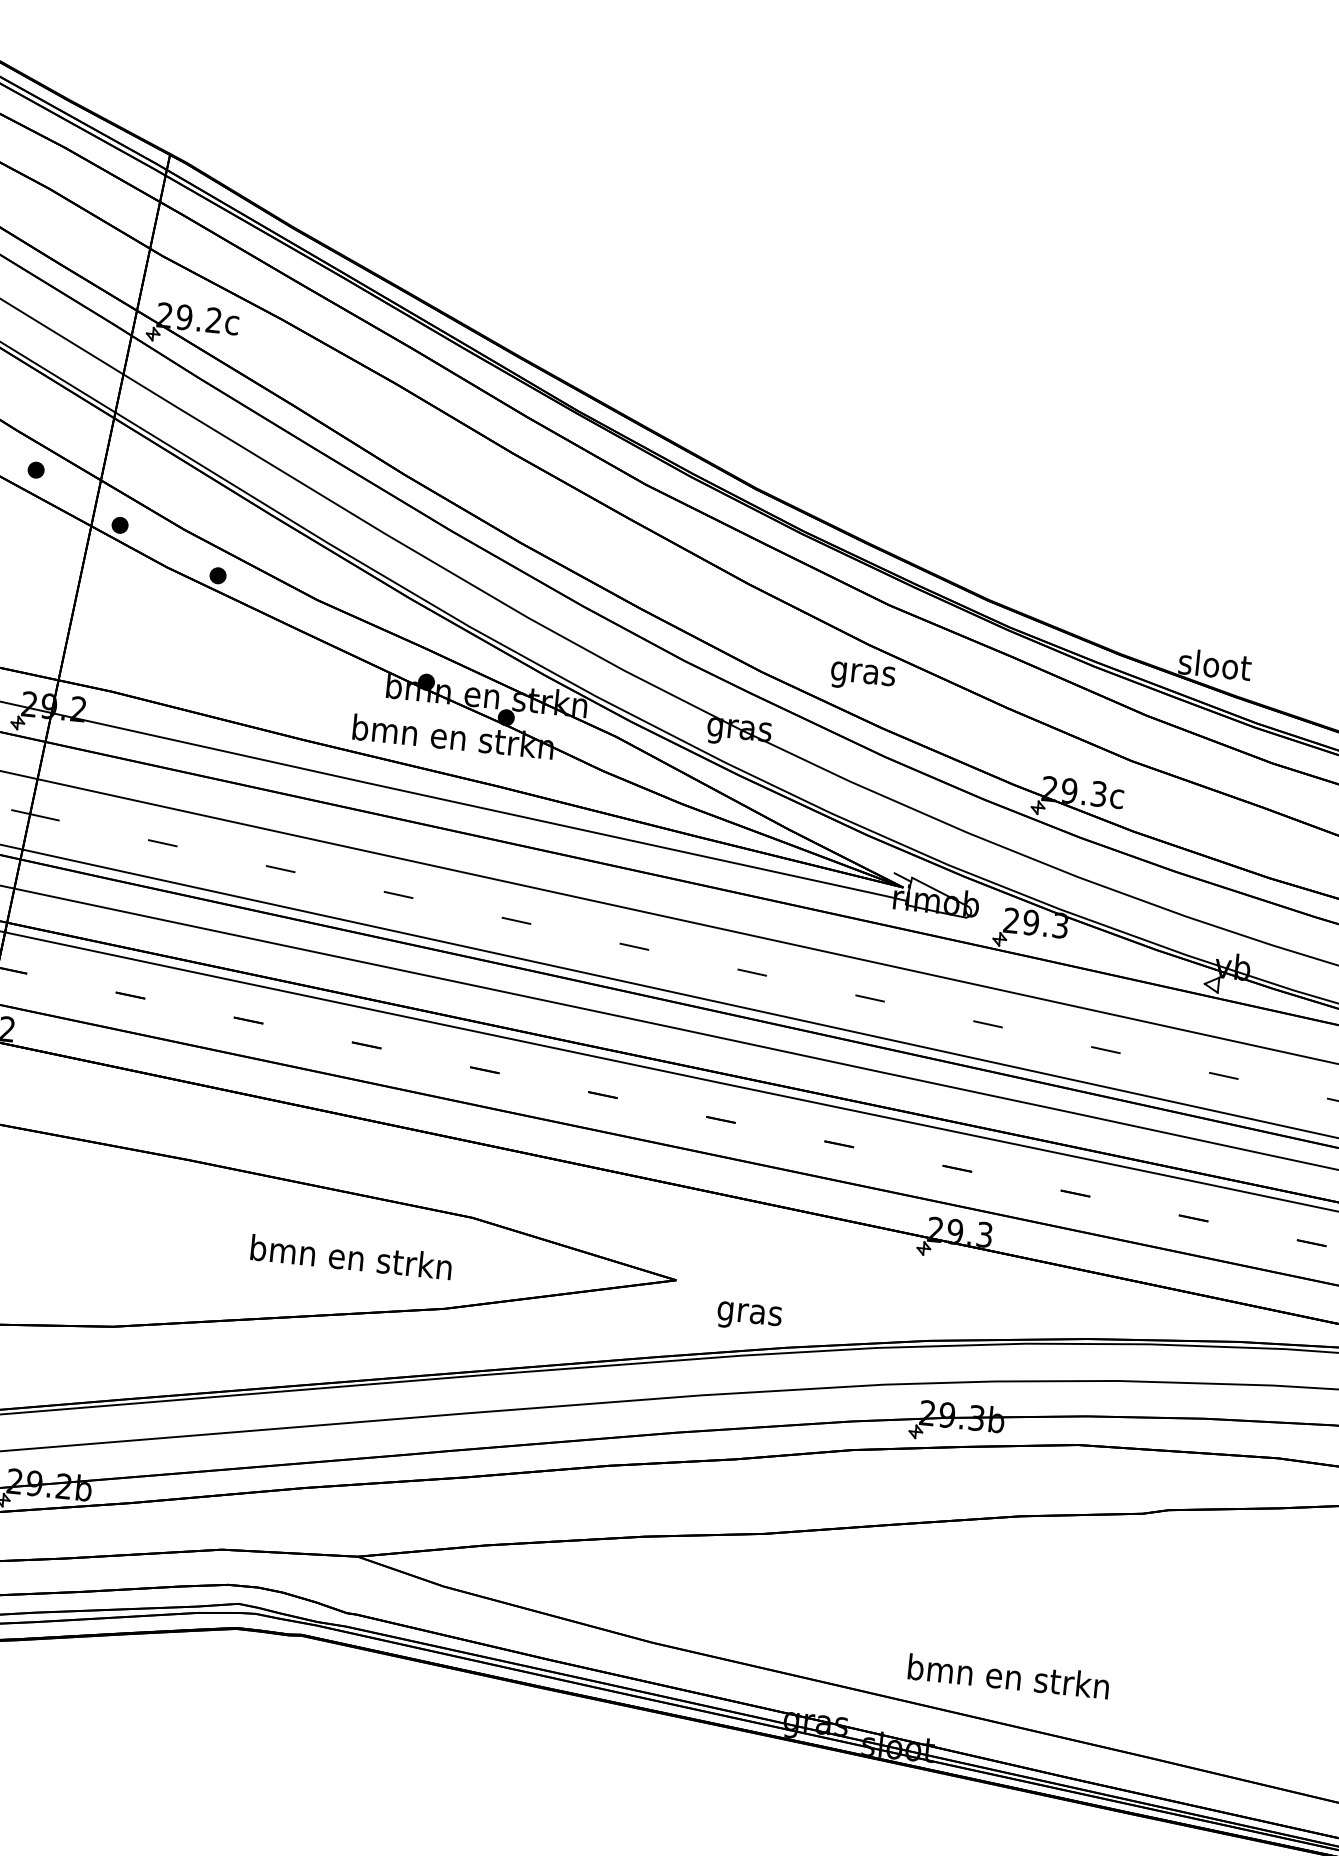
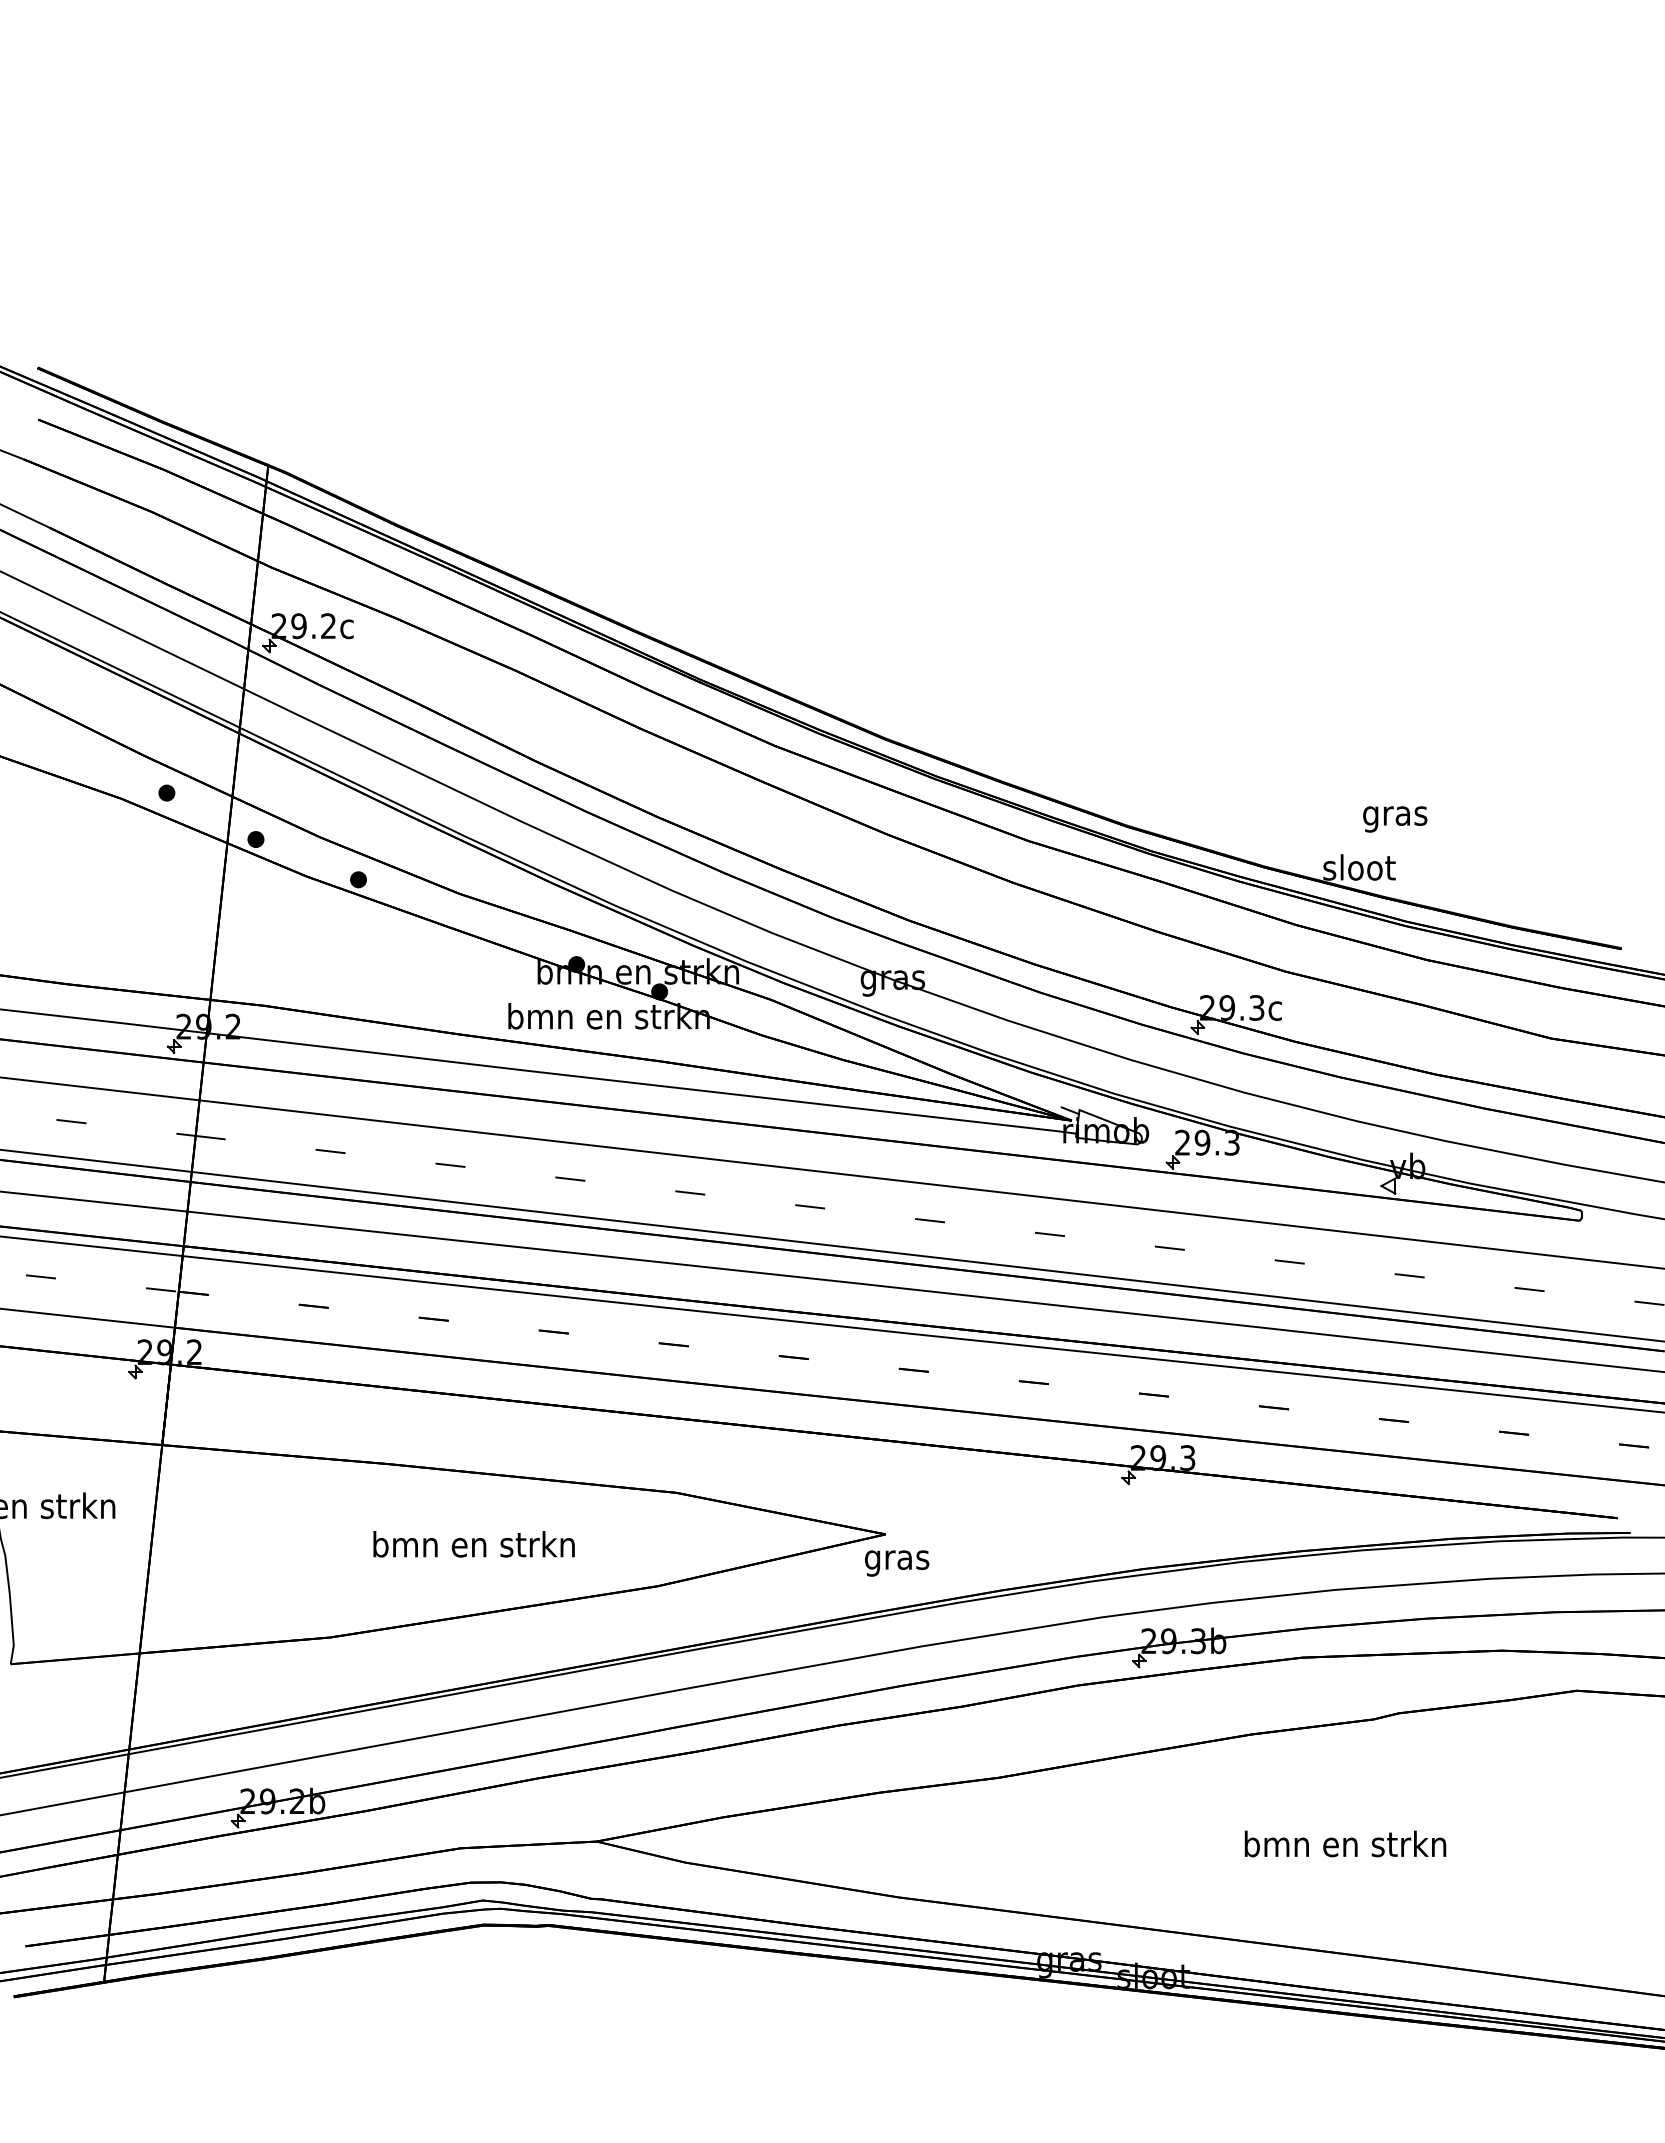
text: (863, 677) -> (1395, 819), moved
text: (350, 1257) -> (473, 1544), moved
text: (749, 1317) -> (897, 1563), moved
text: (1008, 1676) -> (1345, 1843), moved

